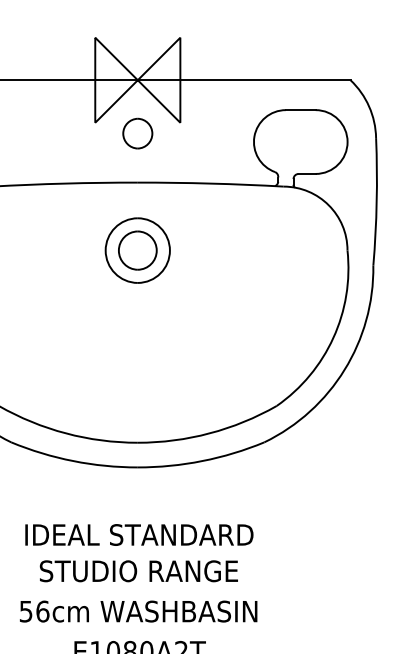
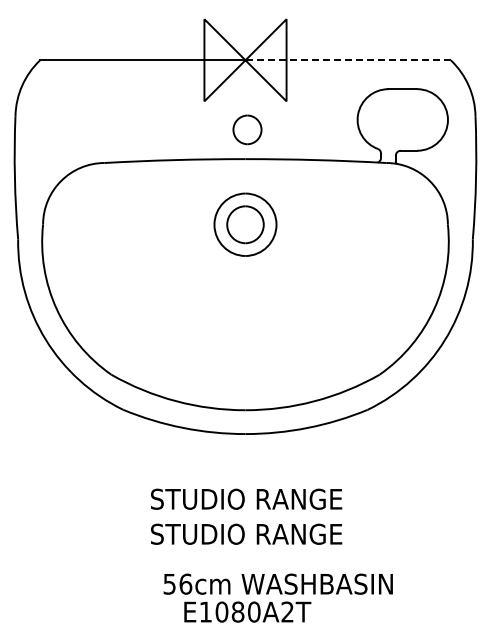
line: (244, 80) -> (348, 60), solid -> dashed
part: (137, 133) -> (247, 129), moved
text: (138, 534) -> (246, 498), IDEAL STANDARD -> STUDIO RANGE
text: (137, 610) -> (277, 583), moved

